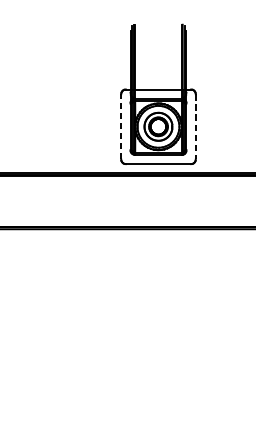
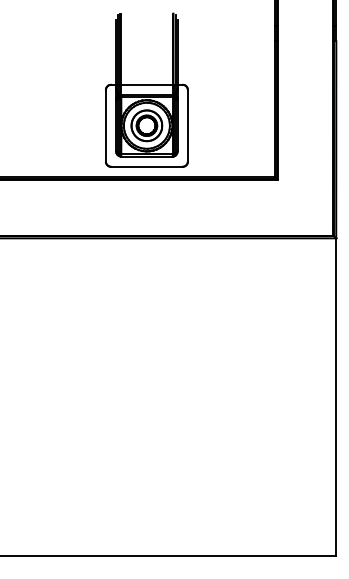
line: (120, 126) -> (105, 125), dashed -> solid
line: (195, 126) -> (187, 125), dashed -> solid

